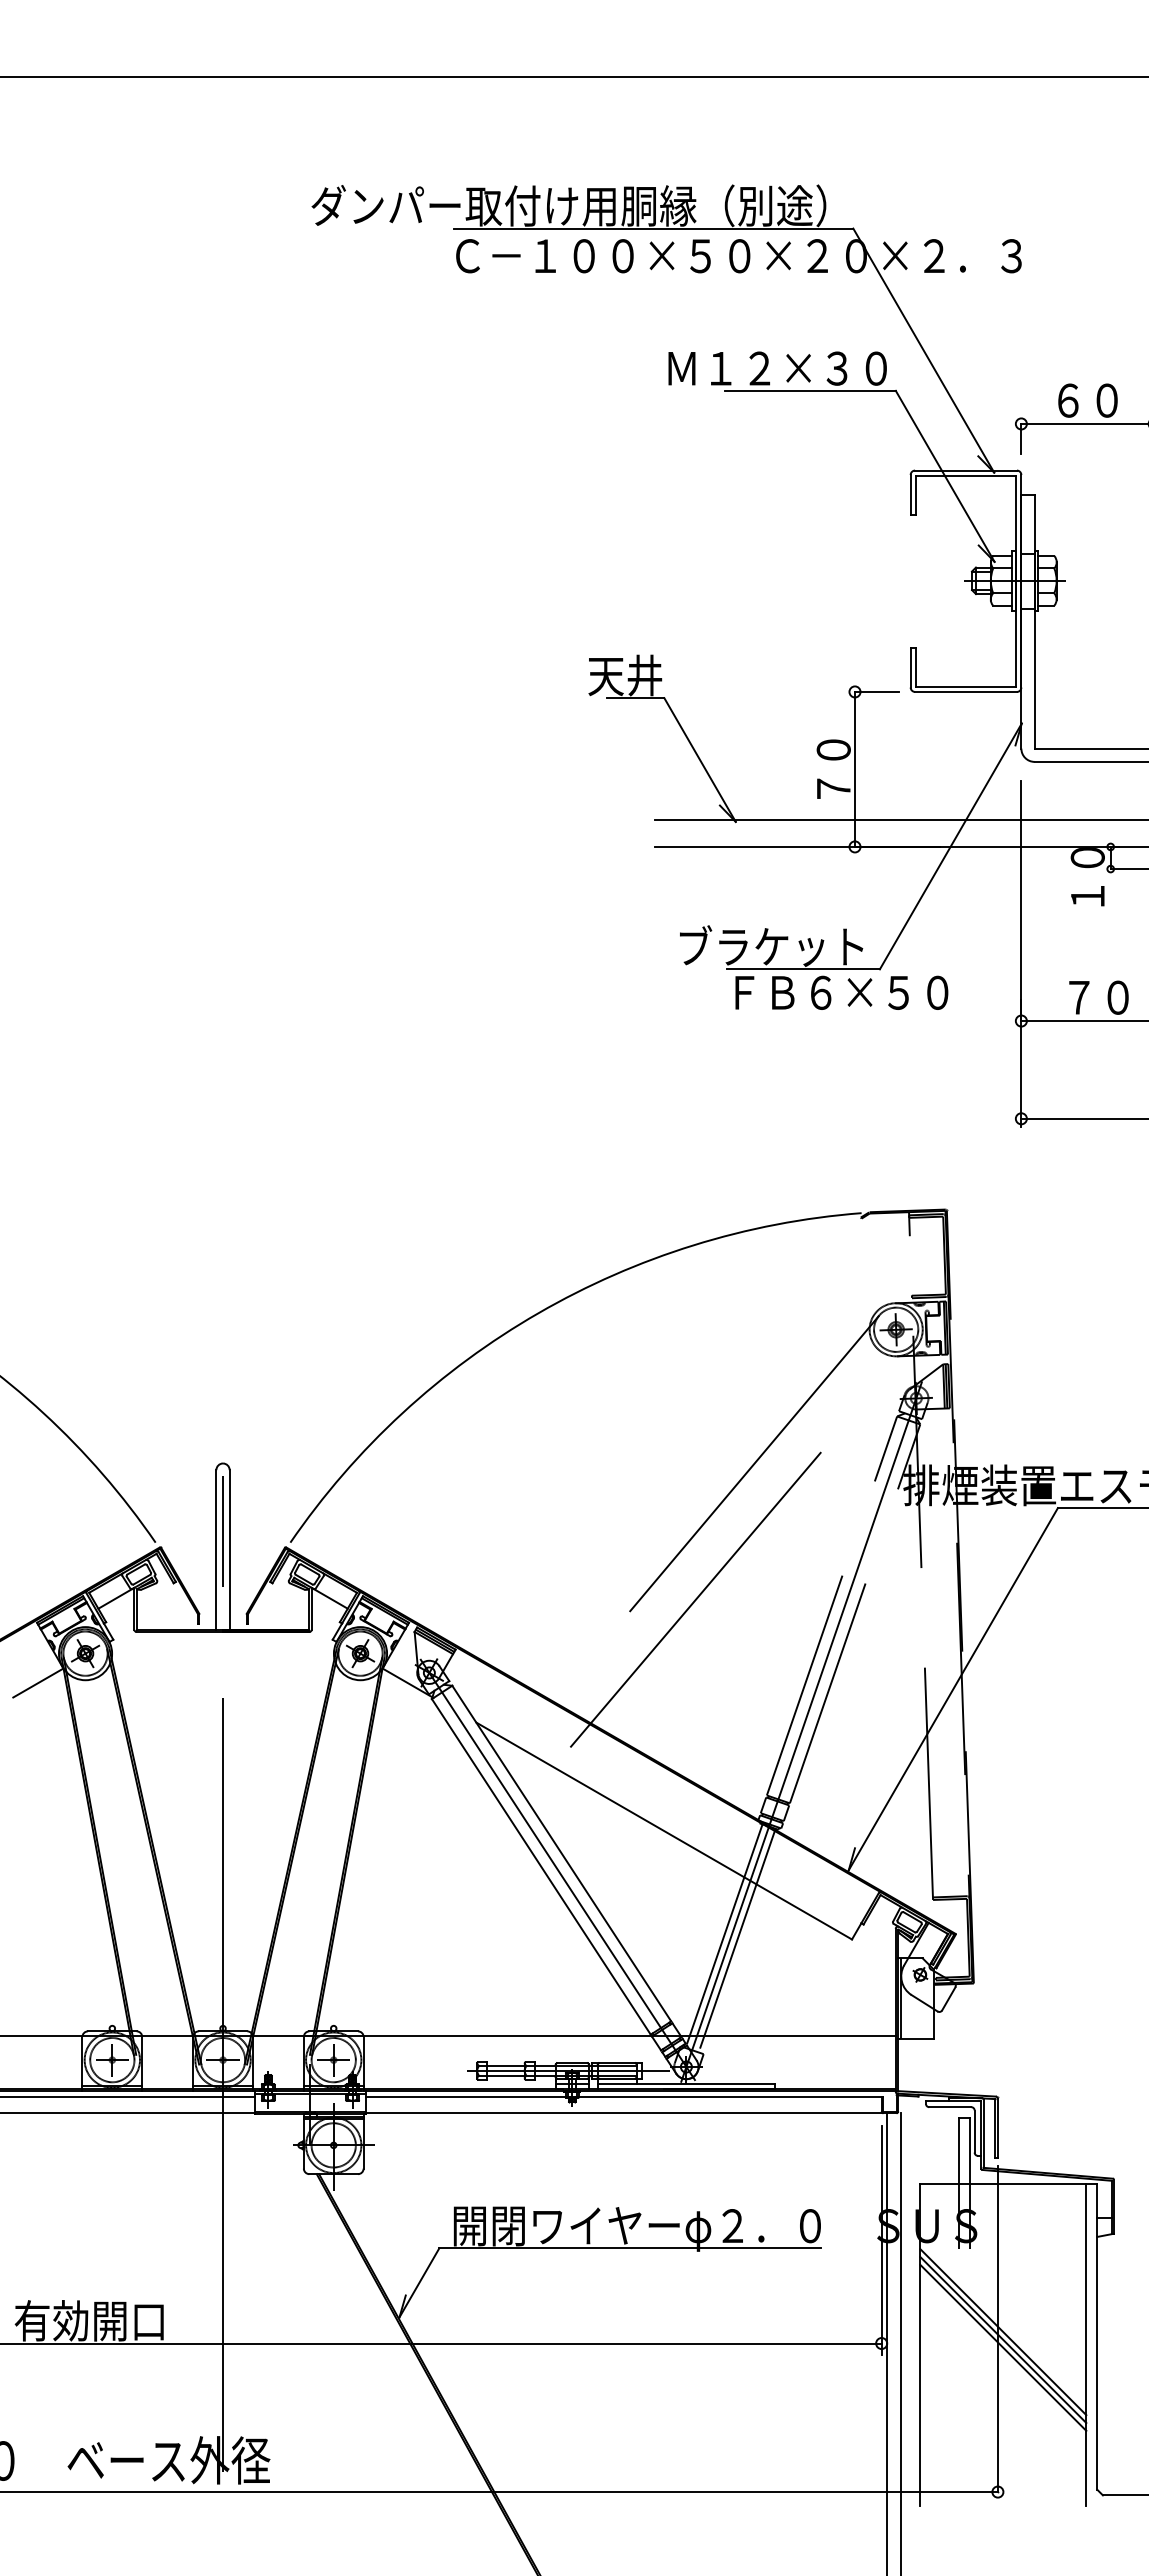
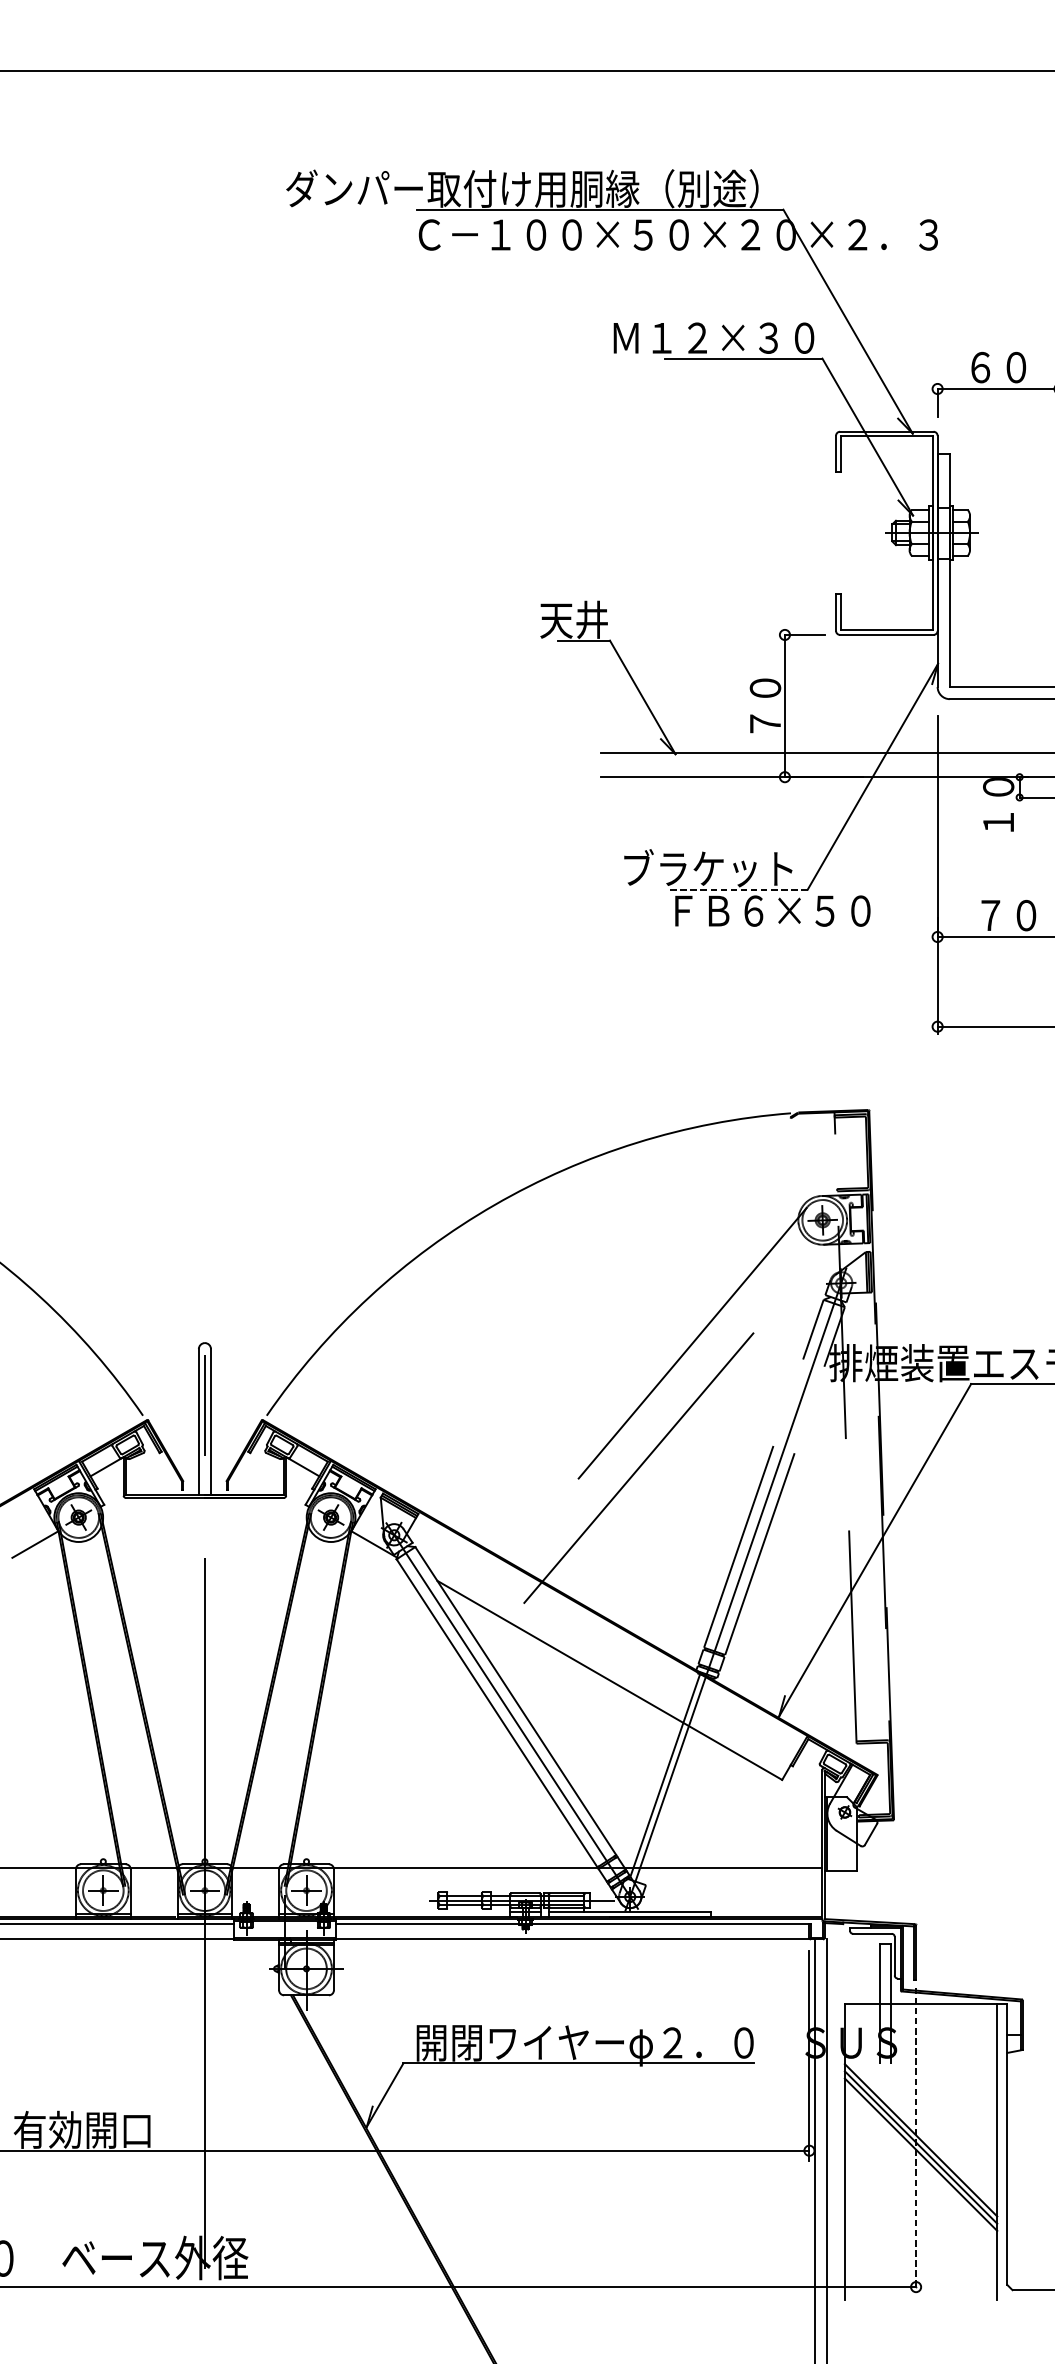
line: (803, 969) -> (737, 889), solid -> dashed
line: (736, 1940) -> (676, 1780), removed
line: (997, 2329) -> (915, 2137), solid -> dashed

